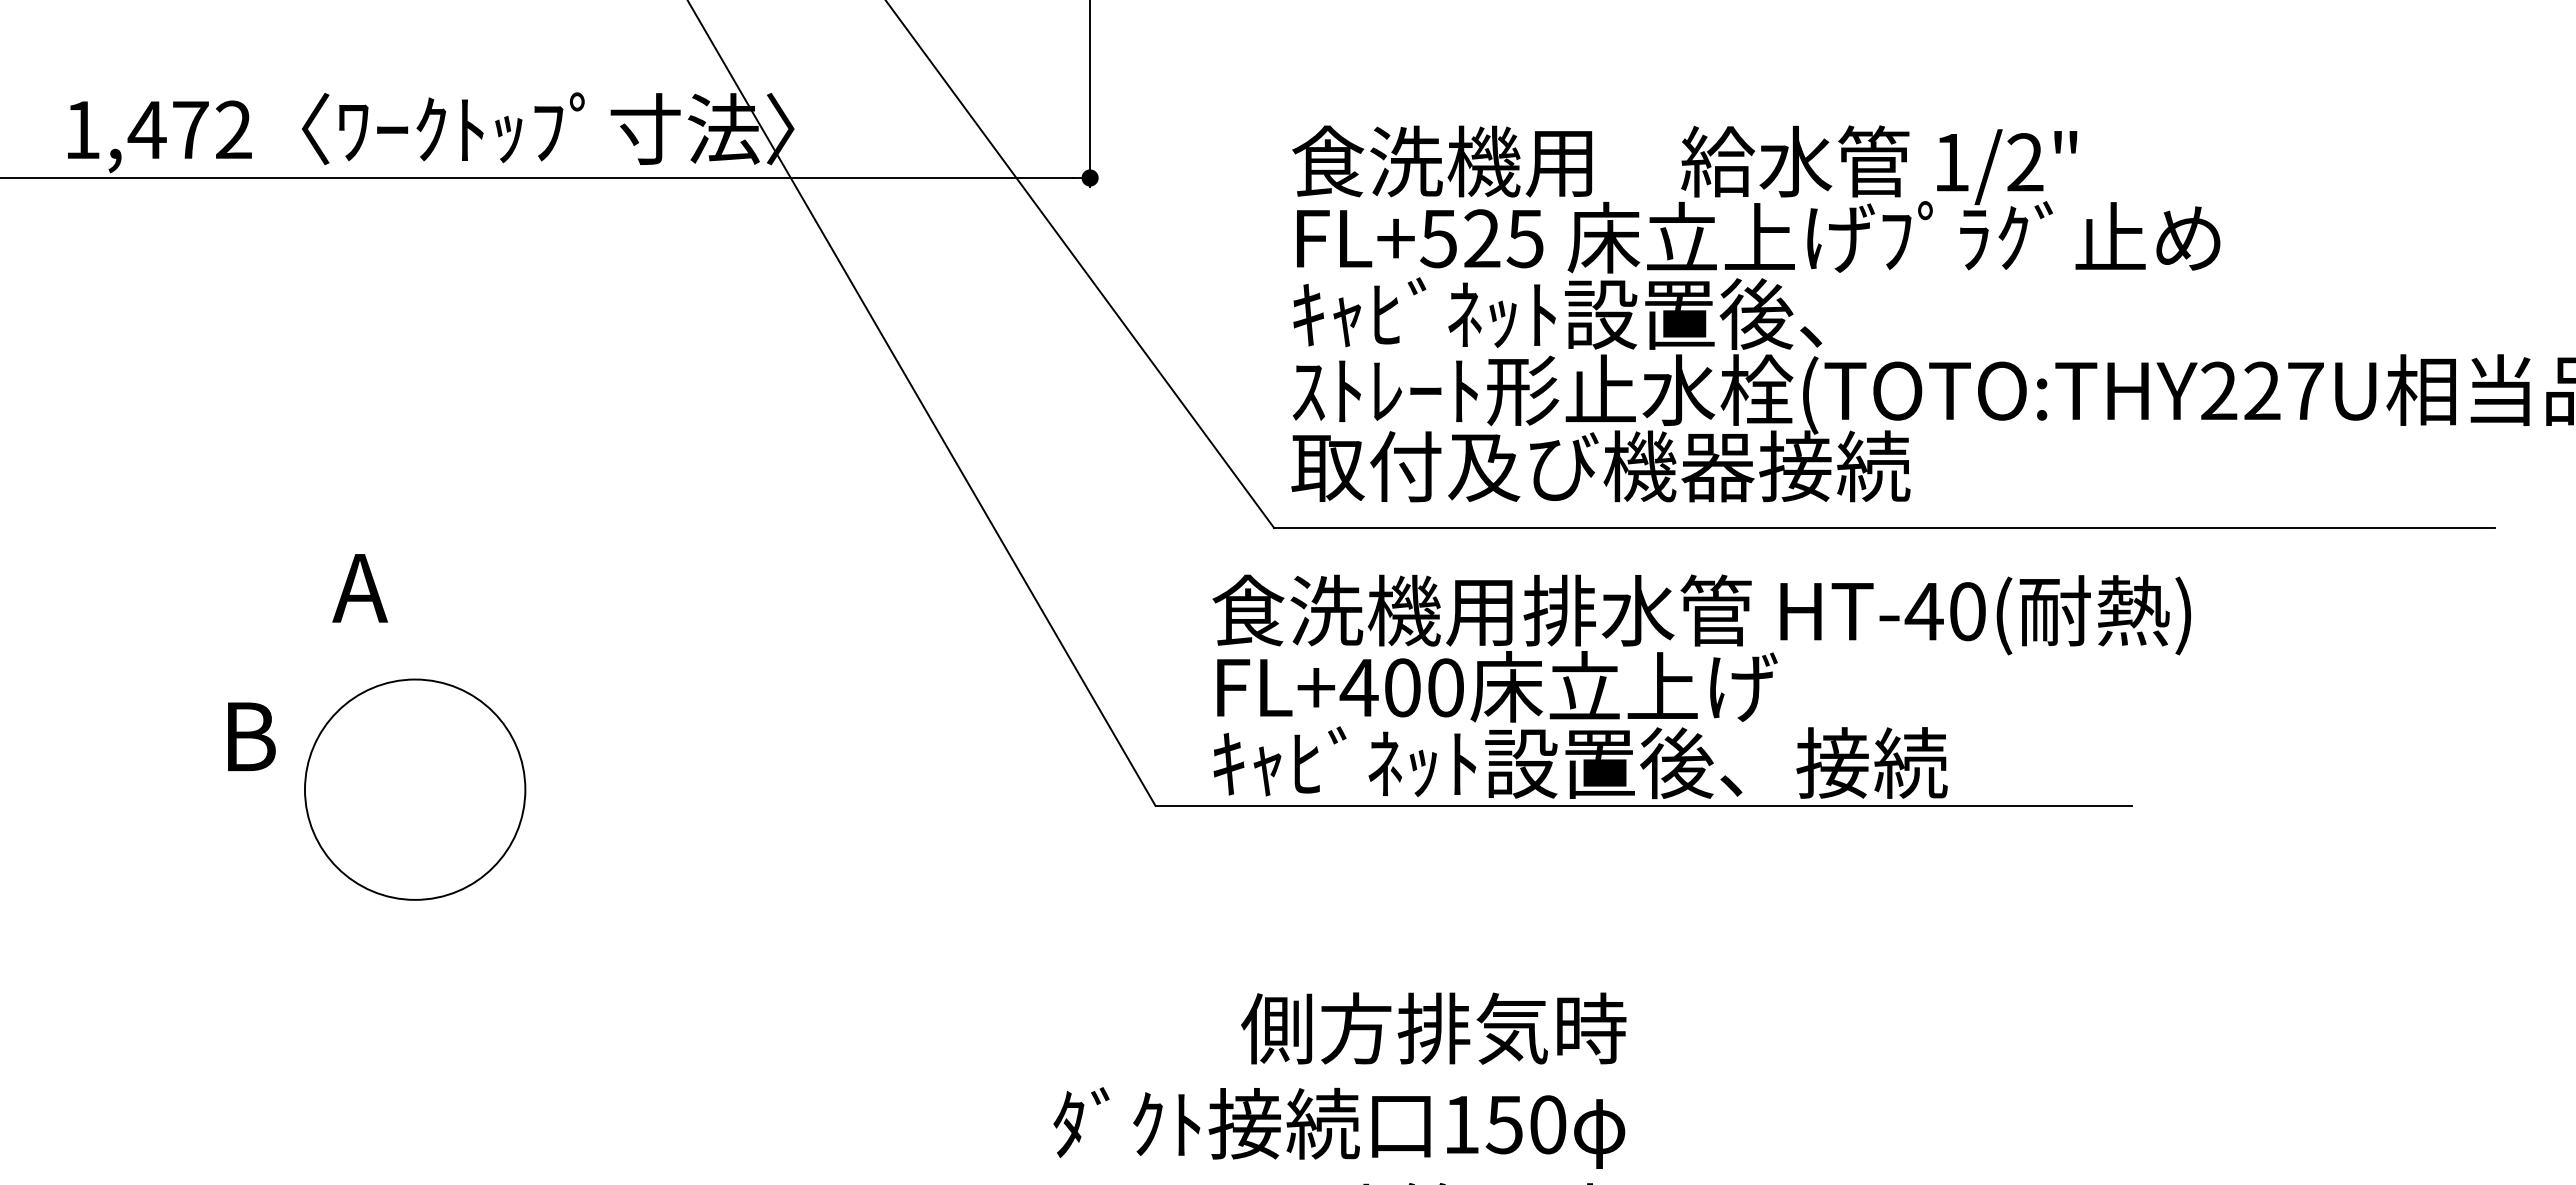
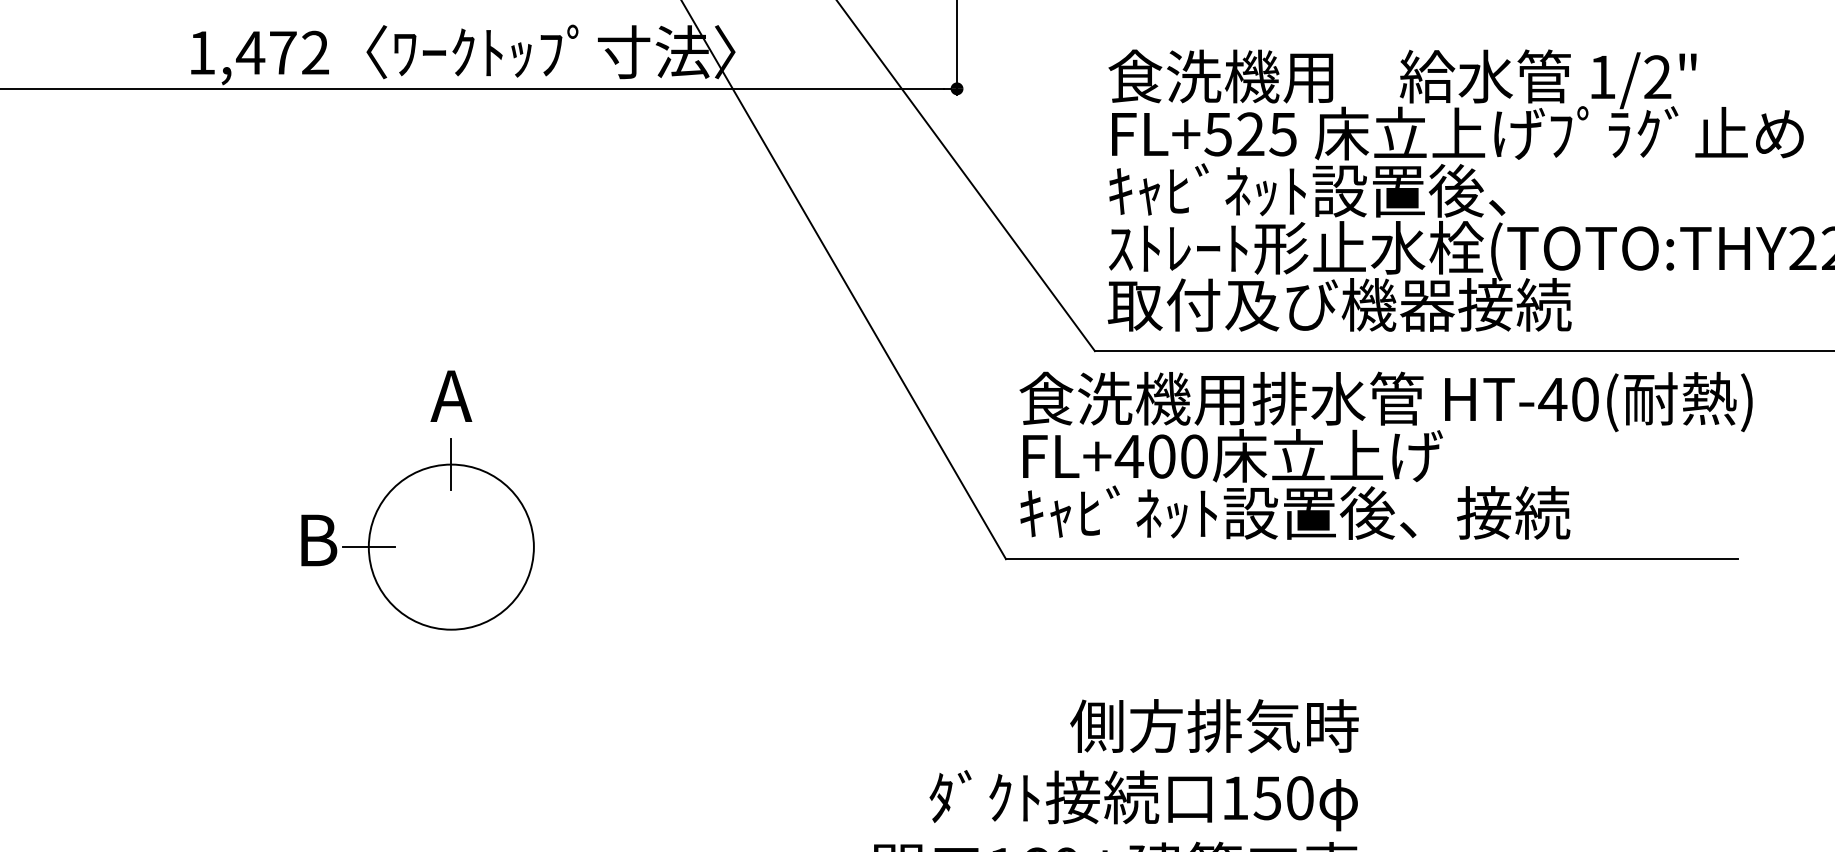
text: (359, 588) -> (450, 396), moved
line: (415, 679) -> (451, 464), added
text: (1701, 686) -> (1385, 455), moved
text: (251, 736) -> (319, 540), moved
line: (304, 789) -> (368, 546), added

